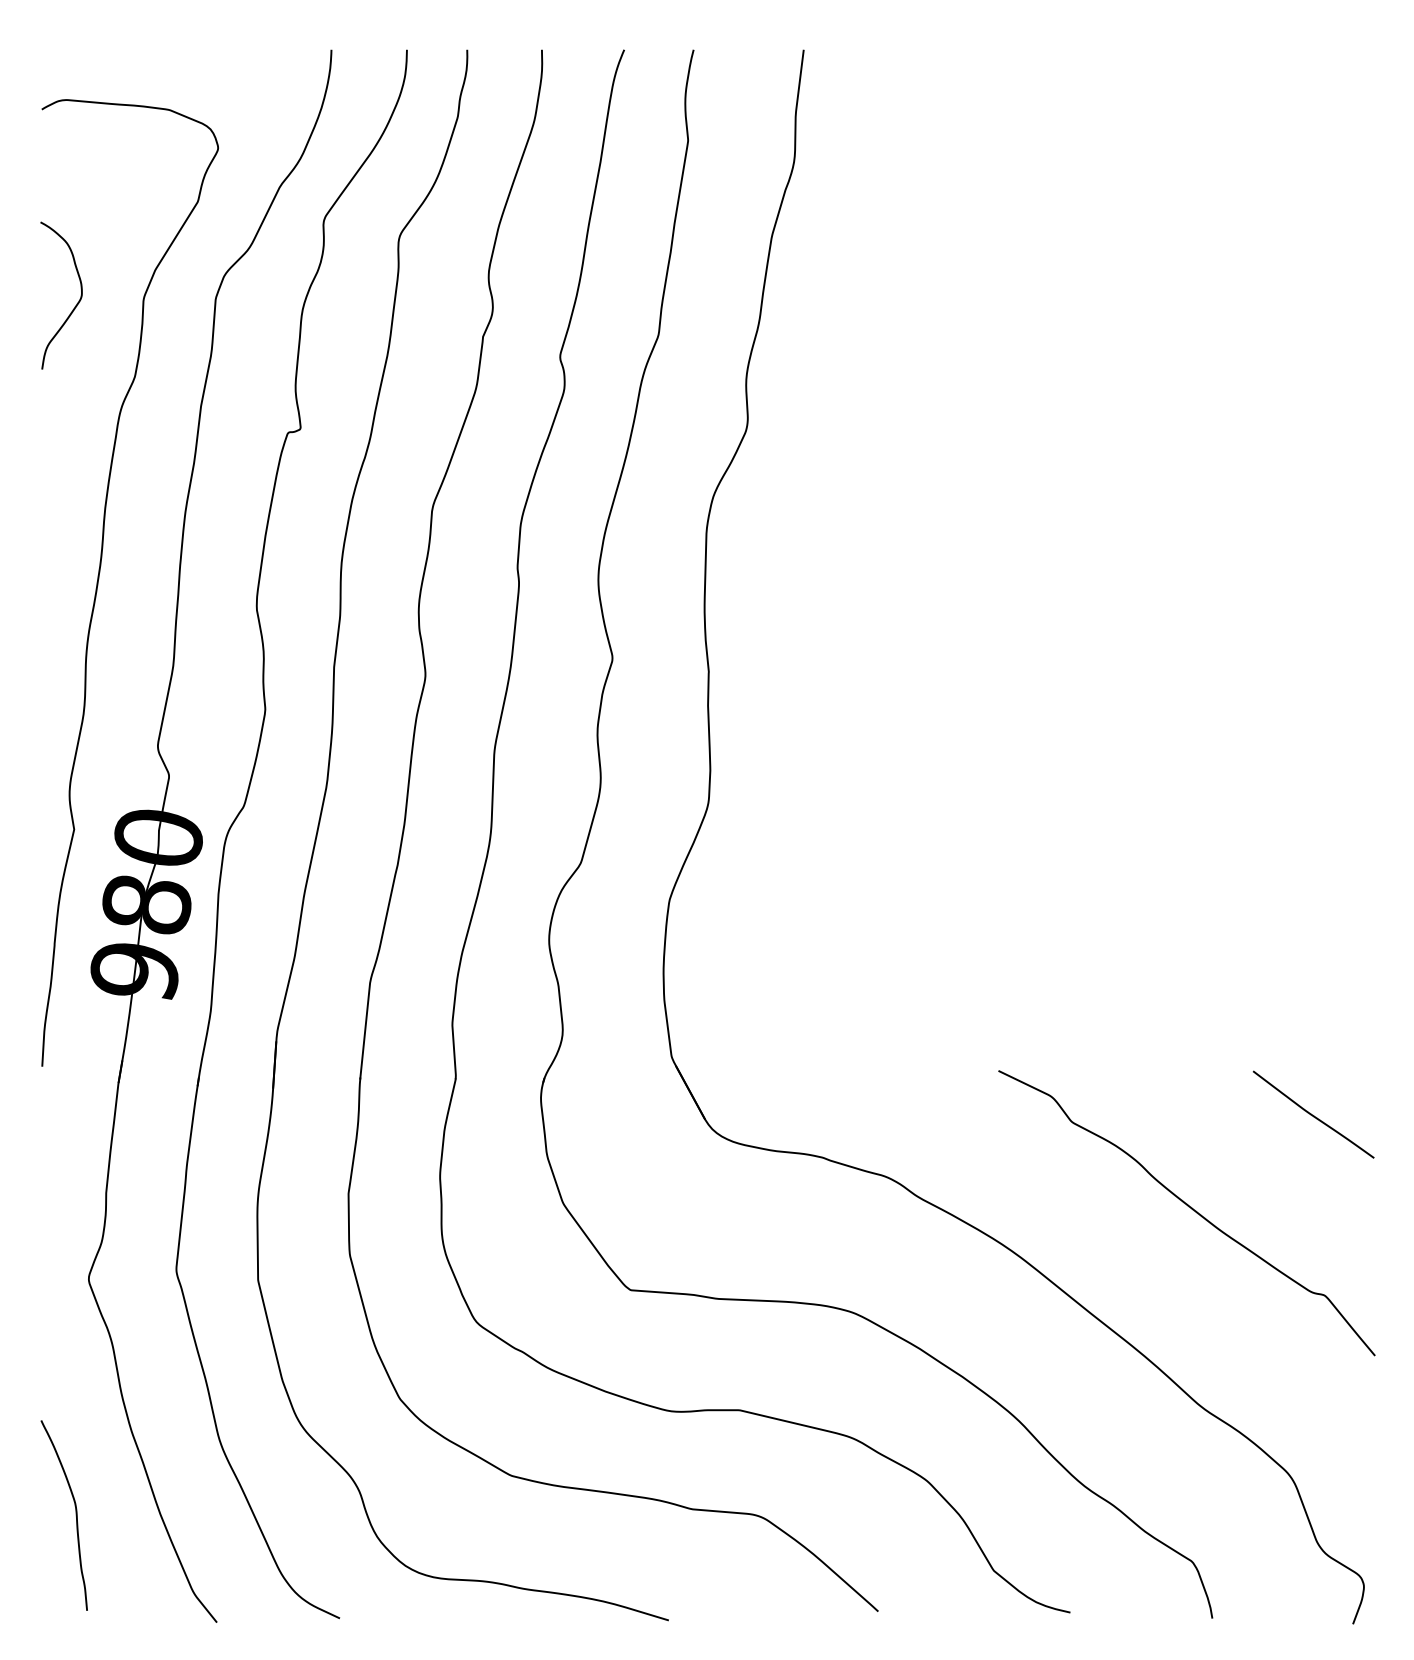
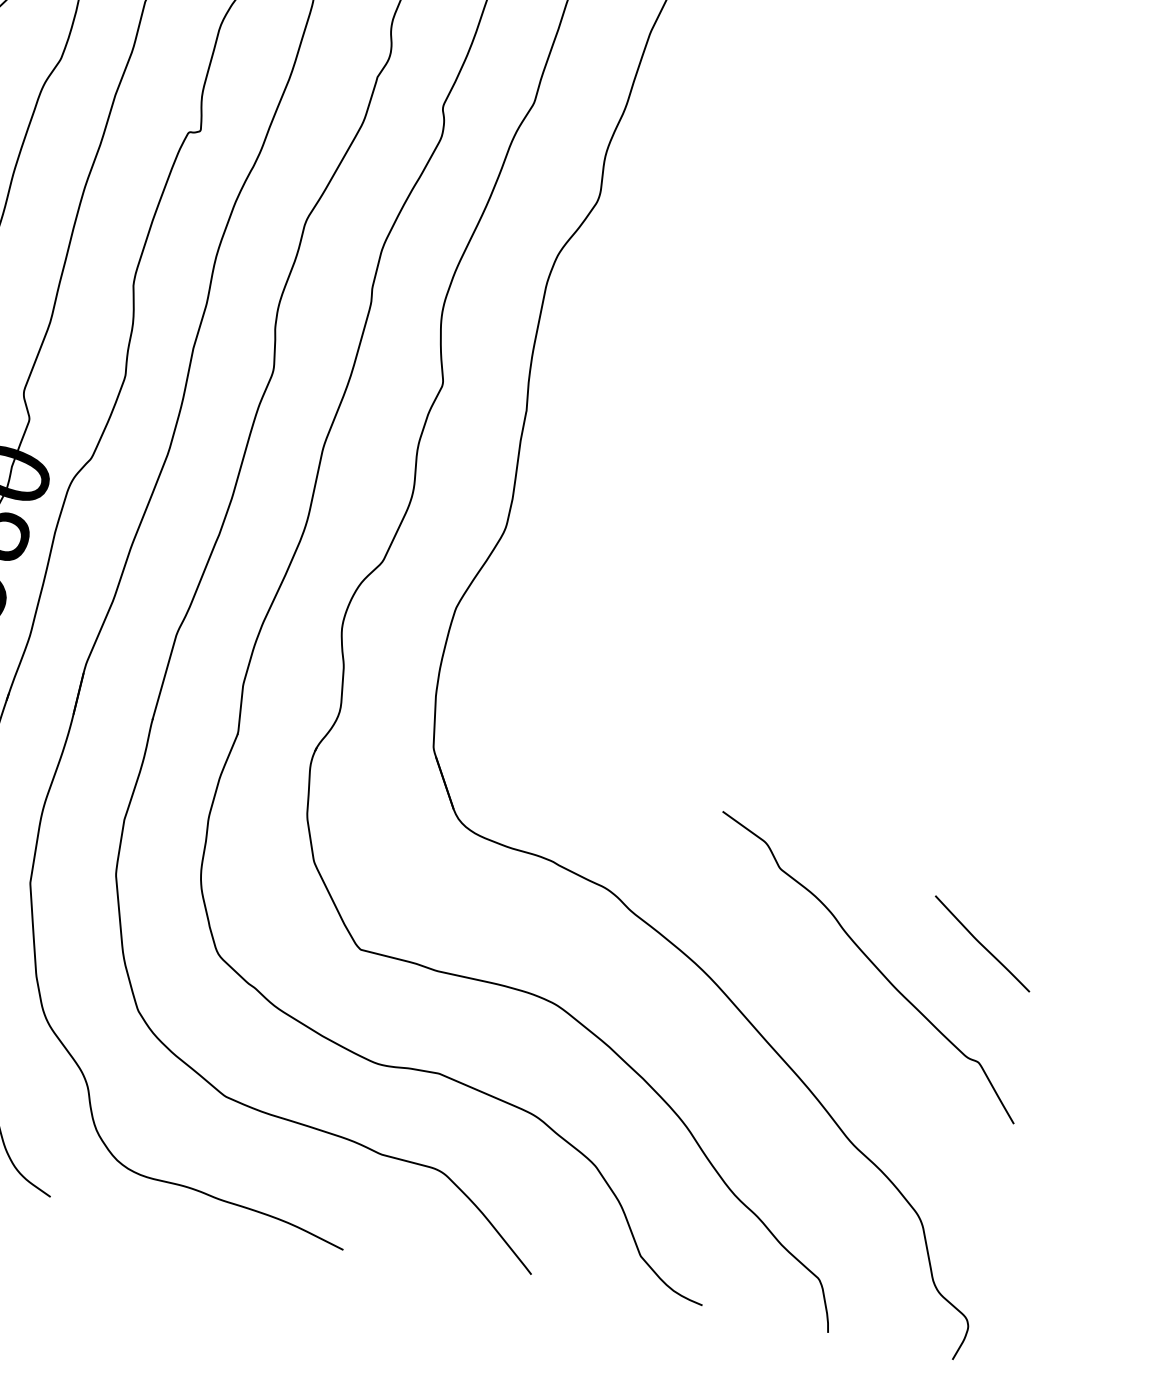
curve: (1312, 1114) -> (981, 943), moved

